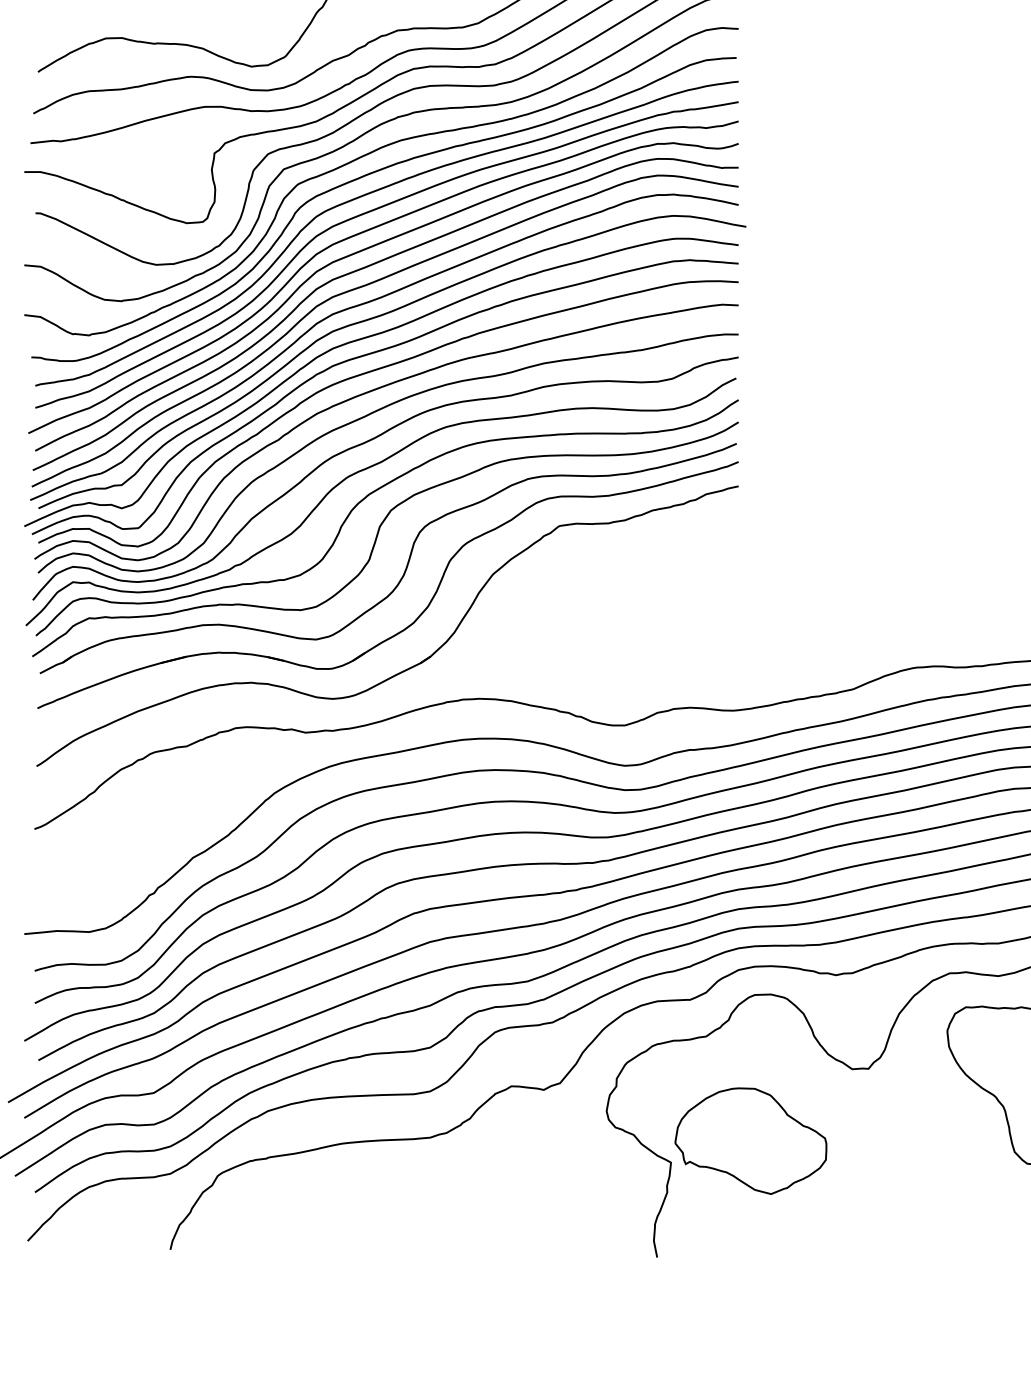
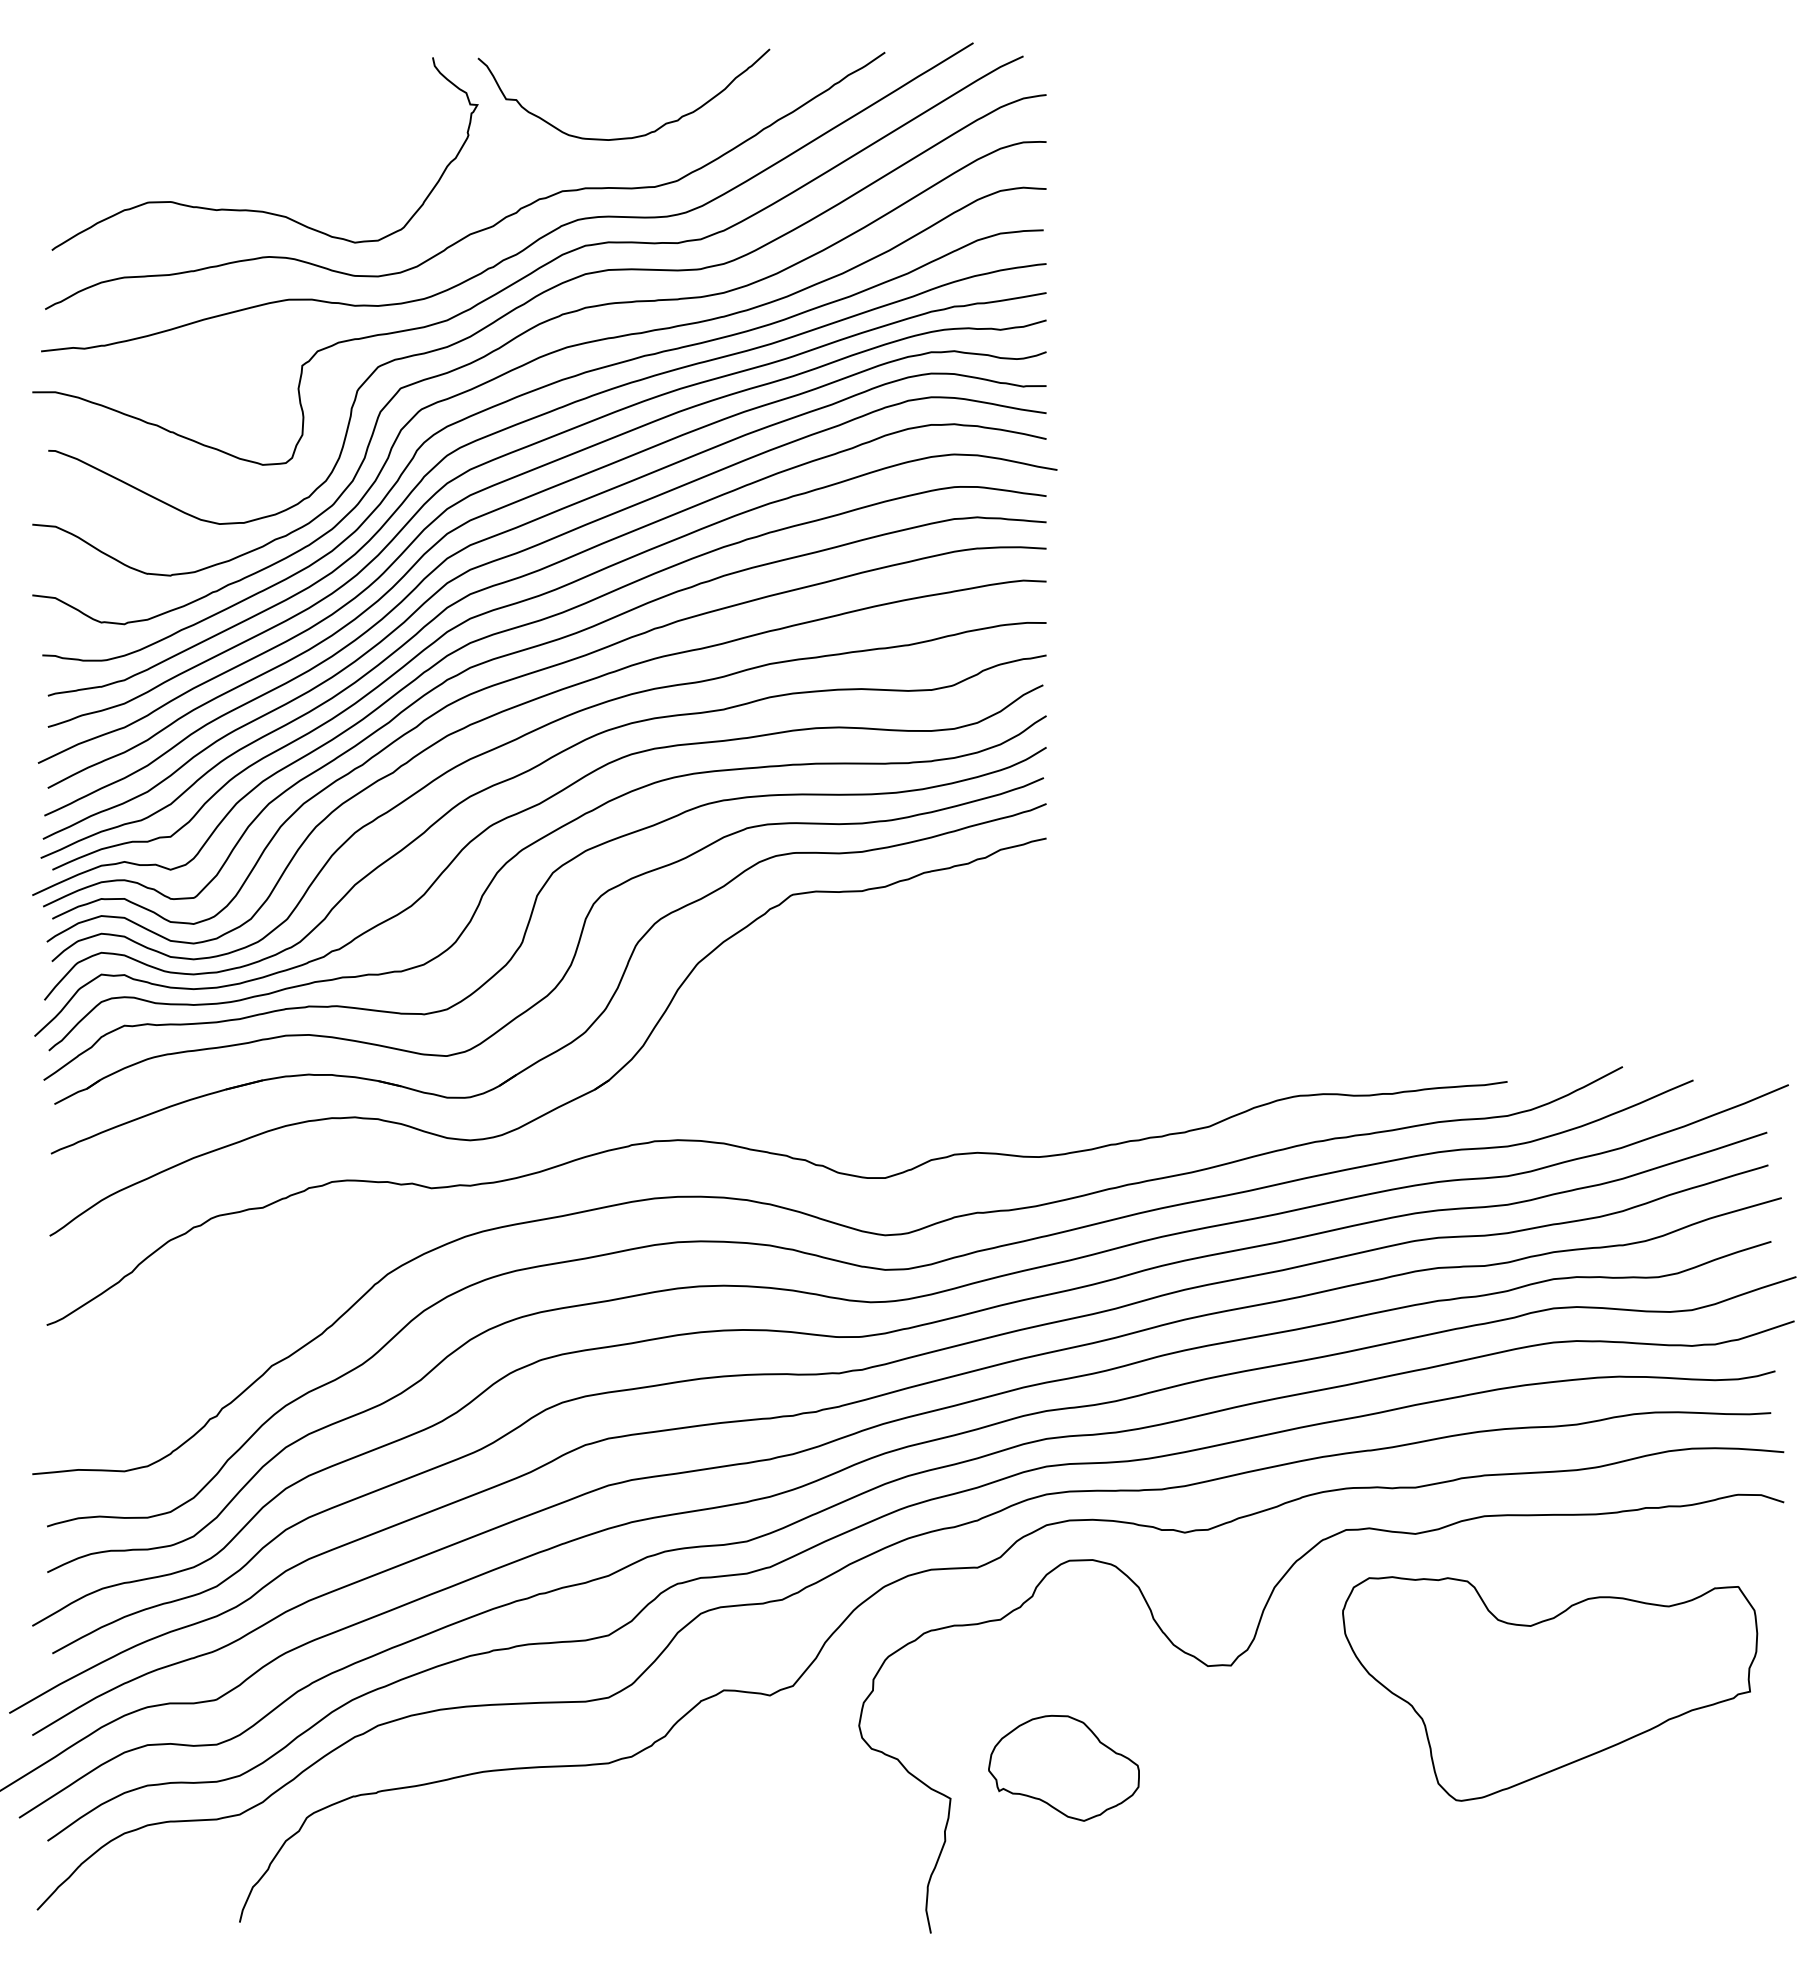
part: (750, 1141) -> (1063, 1768), size x0.7

